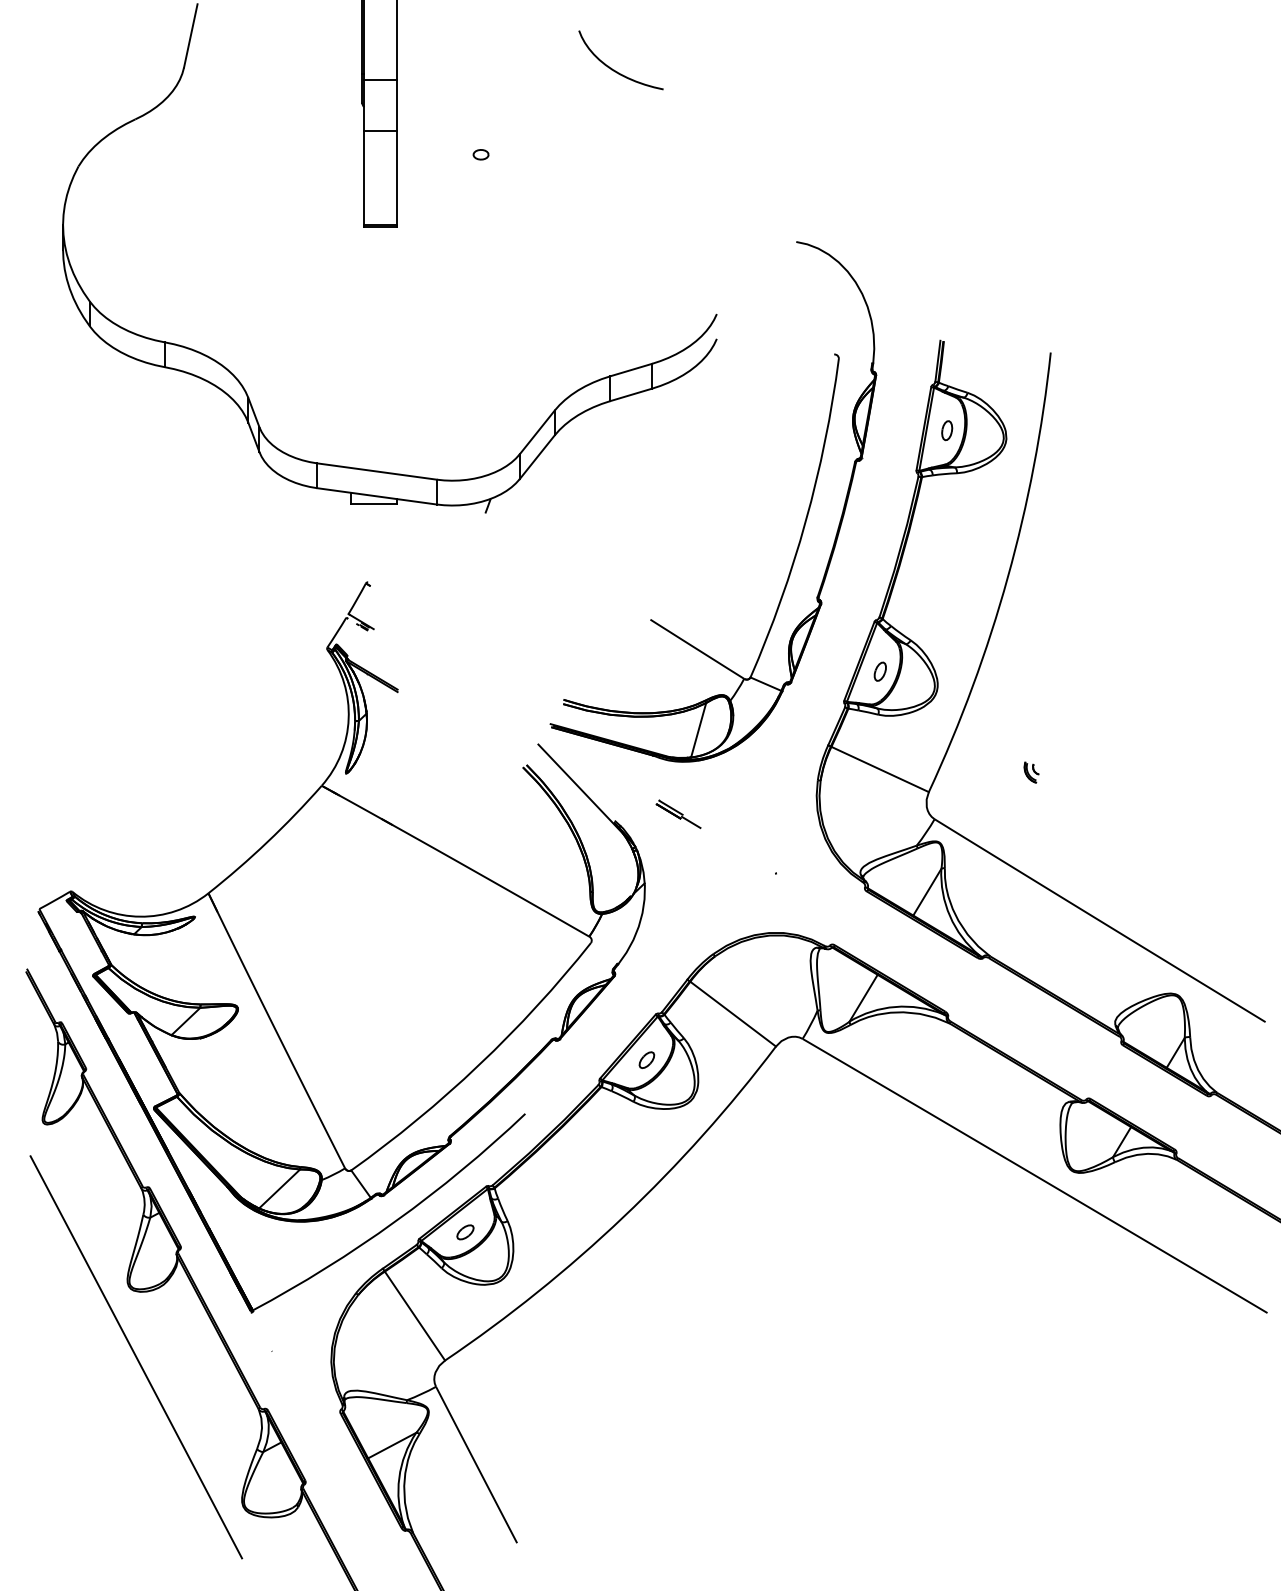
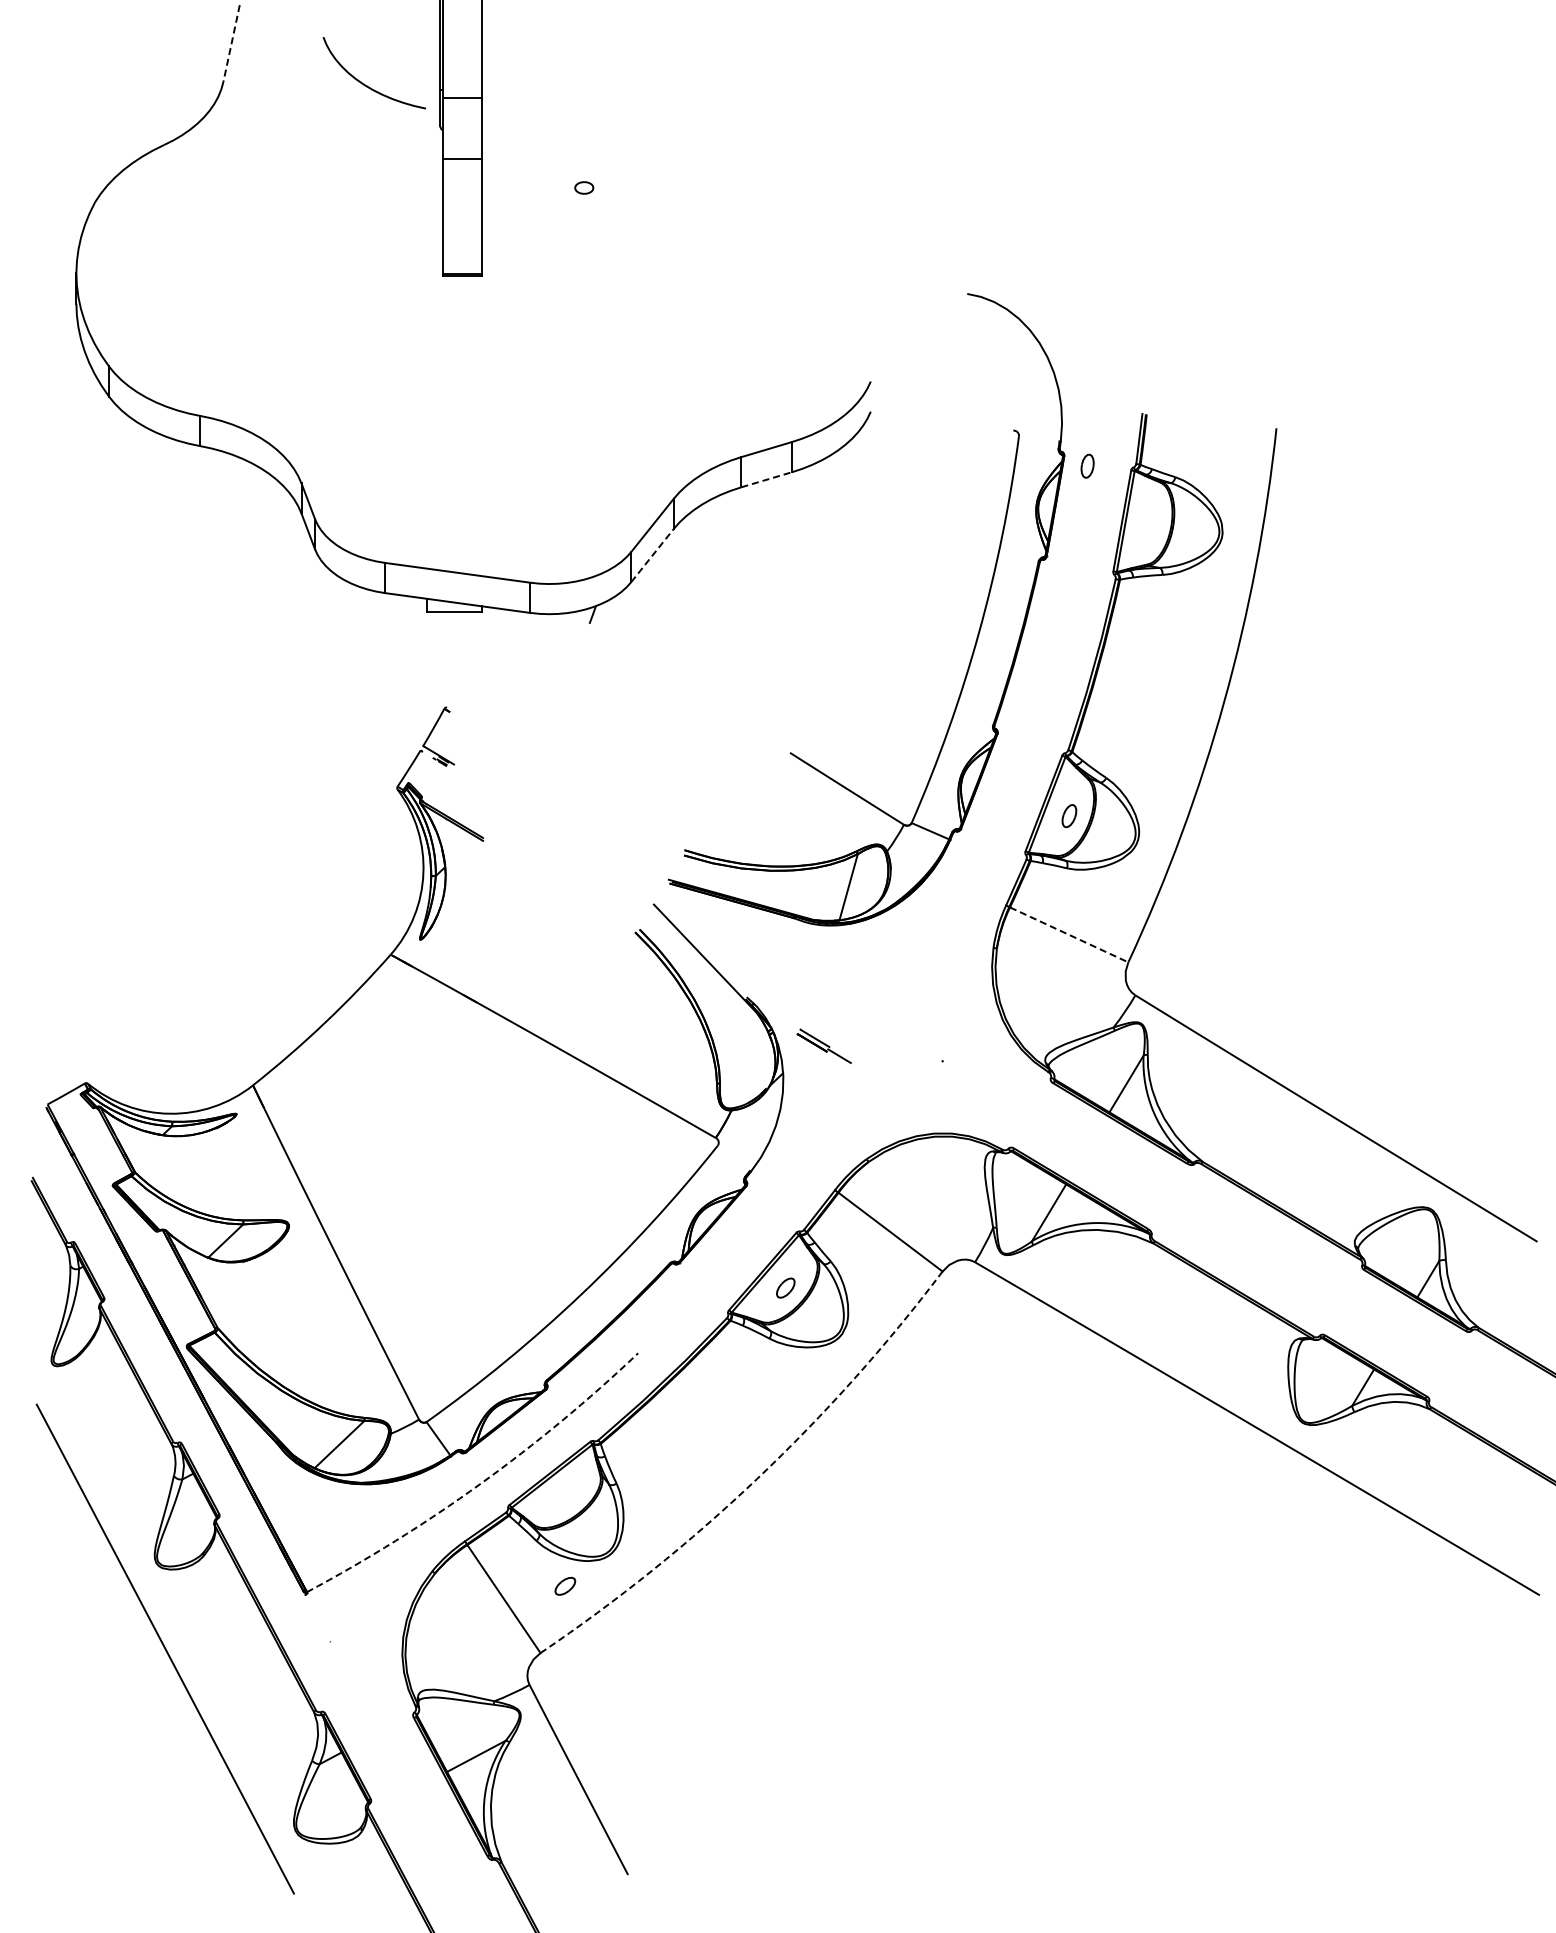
line: (190, 36) -> (231, 44), solid -> dashed
curve: (615, 70) -> (367, 85), moved
line: (631, 394) -> (767, 479), solid -> dashed
part: (947, 430) -> (1087, 465), moved
line: (537, 457) -> (652, 555), solid -> dashed
line: (880, 769) -> (1069, 935), solid -> dashed
part: (1031, 772) -> (1252, 938), removed
part: (677, 813) -> (823, 1045), moved
arc: (623, 1216) -> (757, 1478), solid -> dashed
arc: (395, 1220) -> (480, 1483), solid -> dashed
part: (465, 1231) -> (565, 1585), moved

